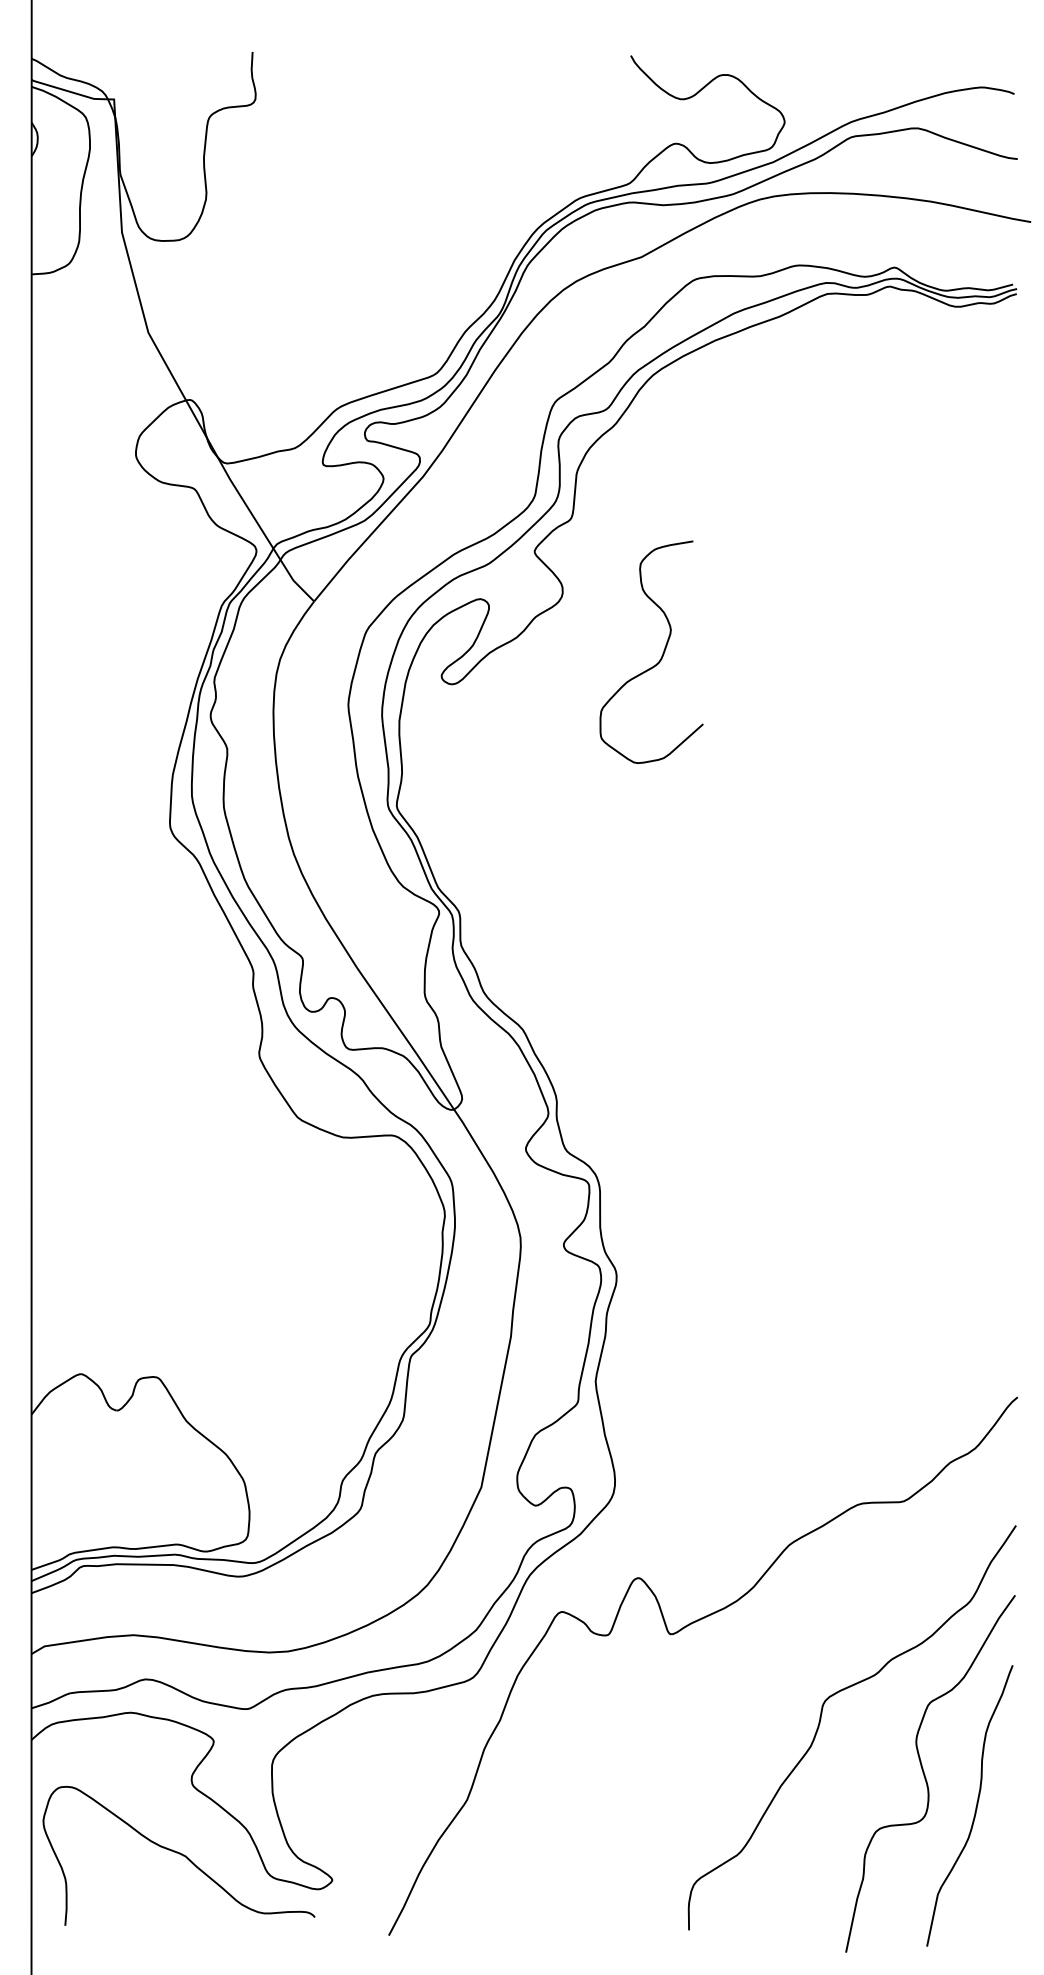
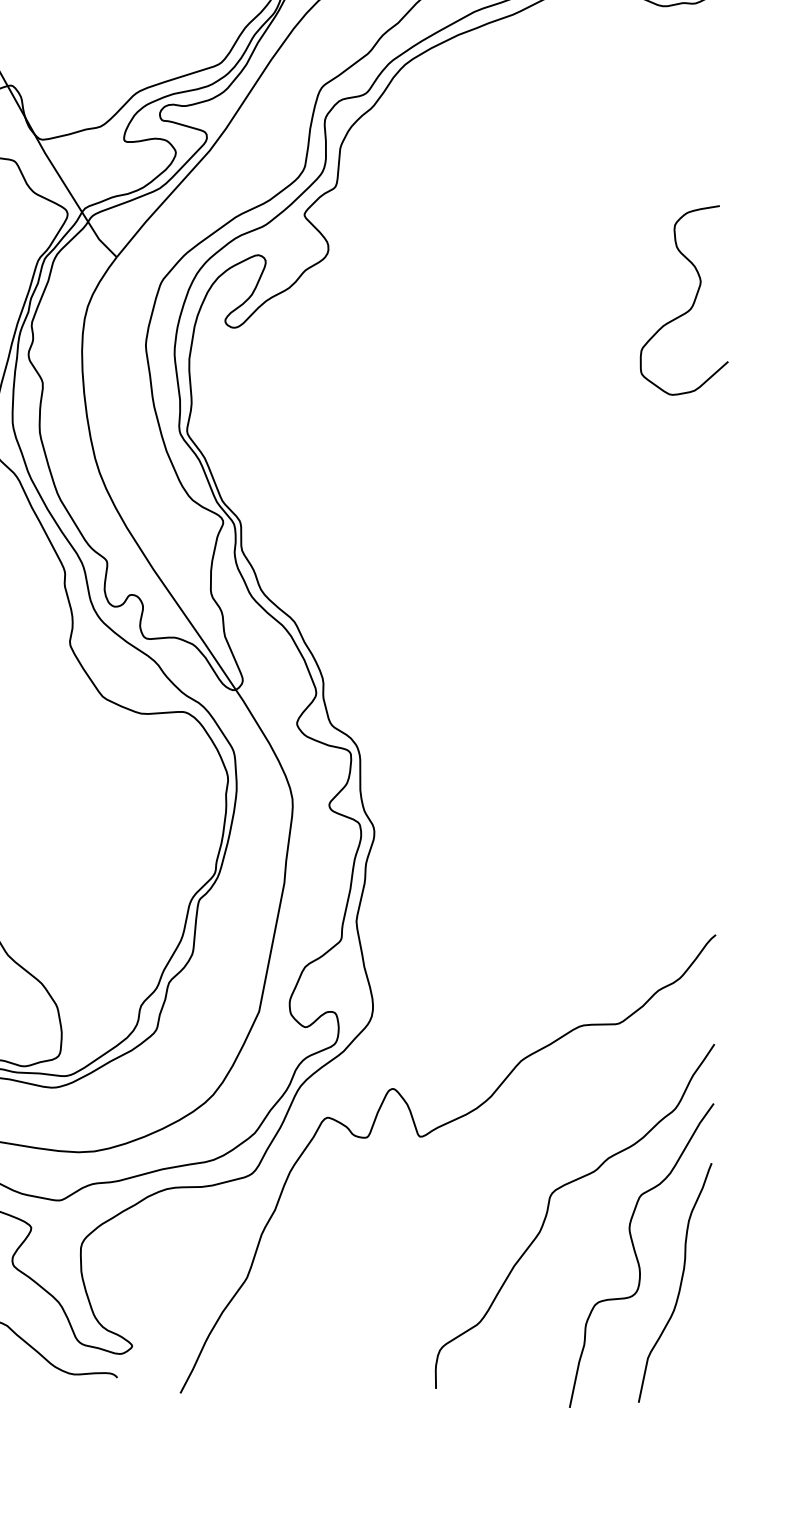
curve: (661, 655) -> (692, 303), moved

